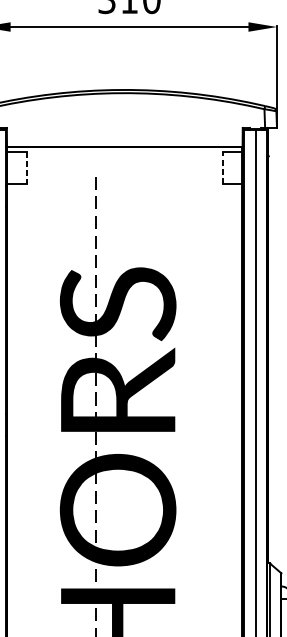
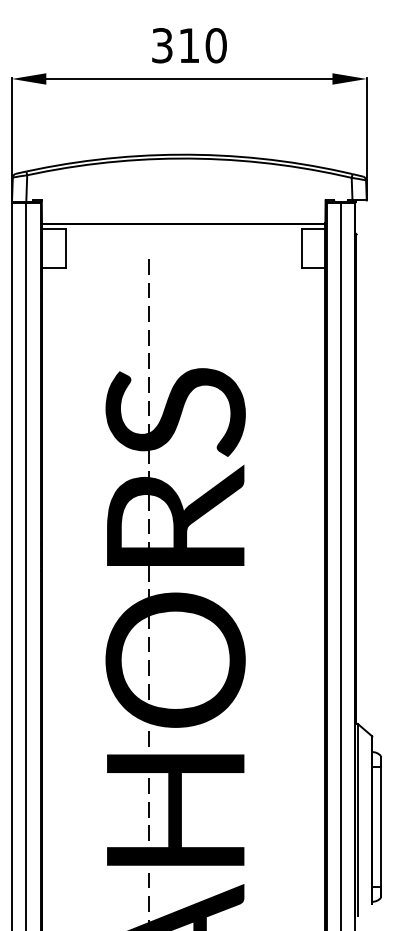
line: (26, 167) -> (65, 248), dashed -> solid
line: (222, 167) -> (301, 247), dashed -> solid

